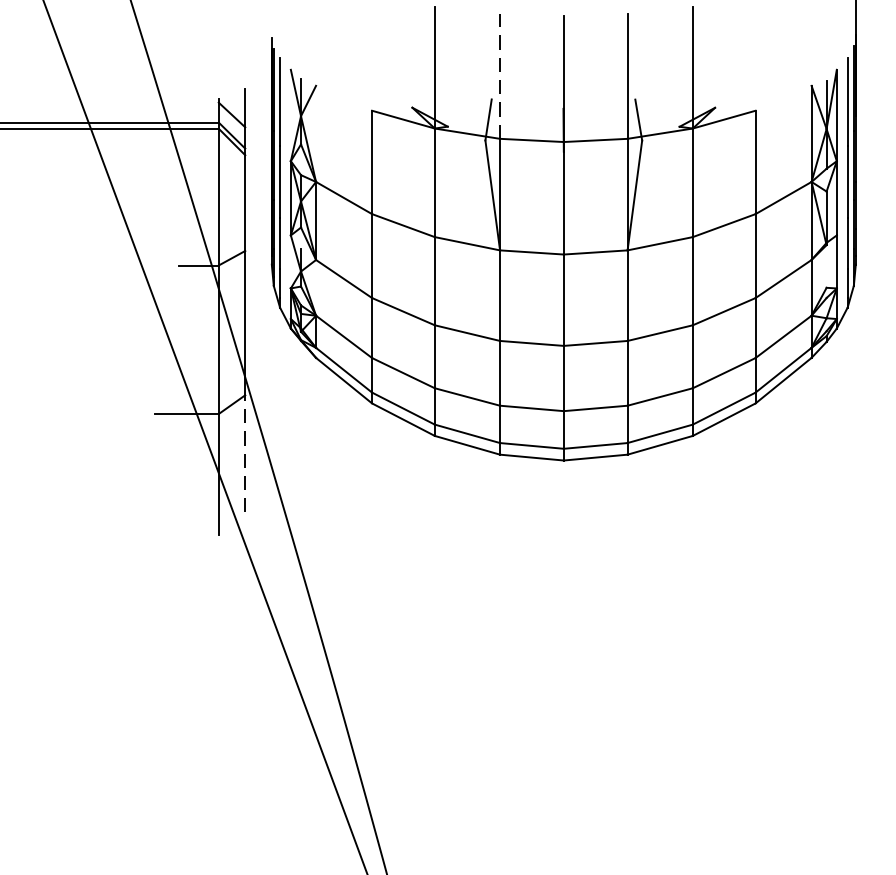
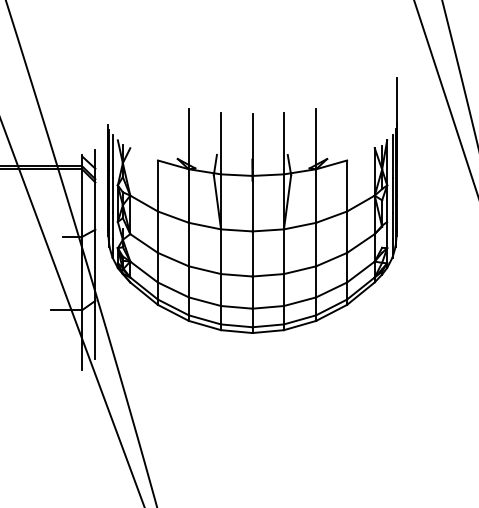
line: (500, 76) -> (221, 143), dashed -> solid
line: (245, 453) -> (95, 329), dashed -> solid

